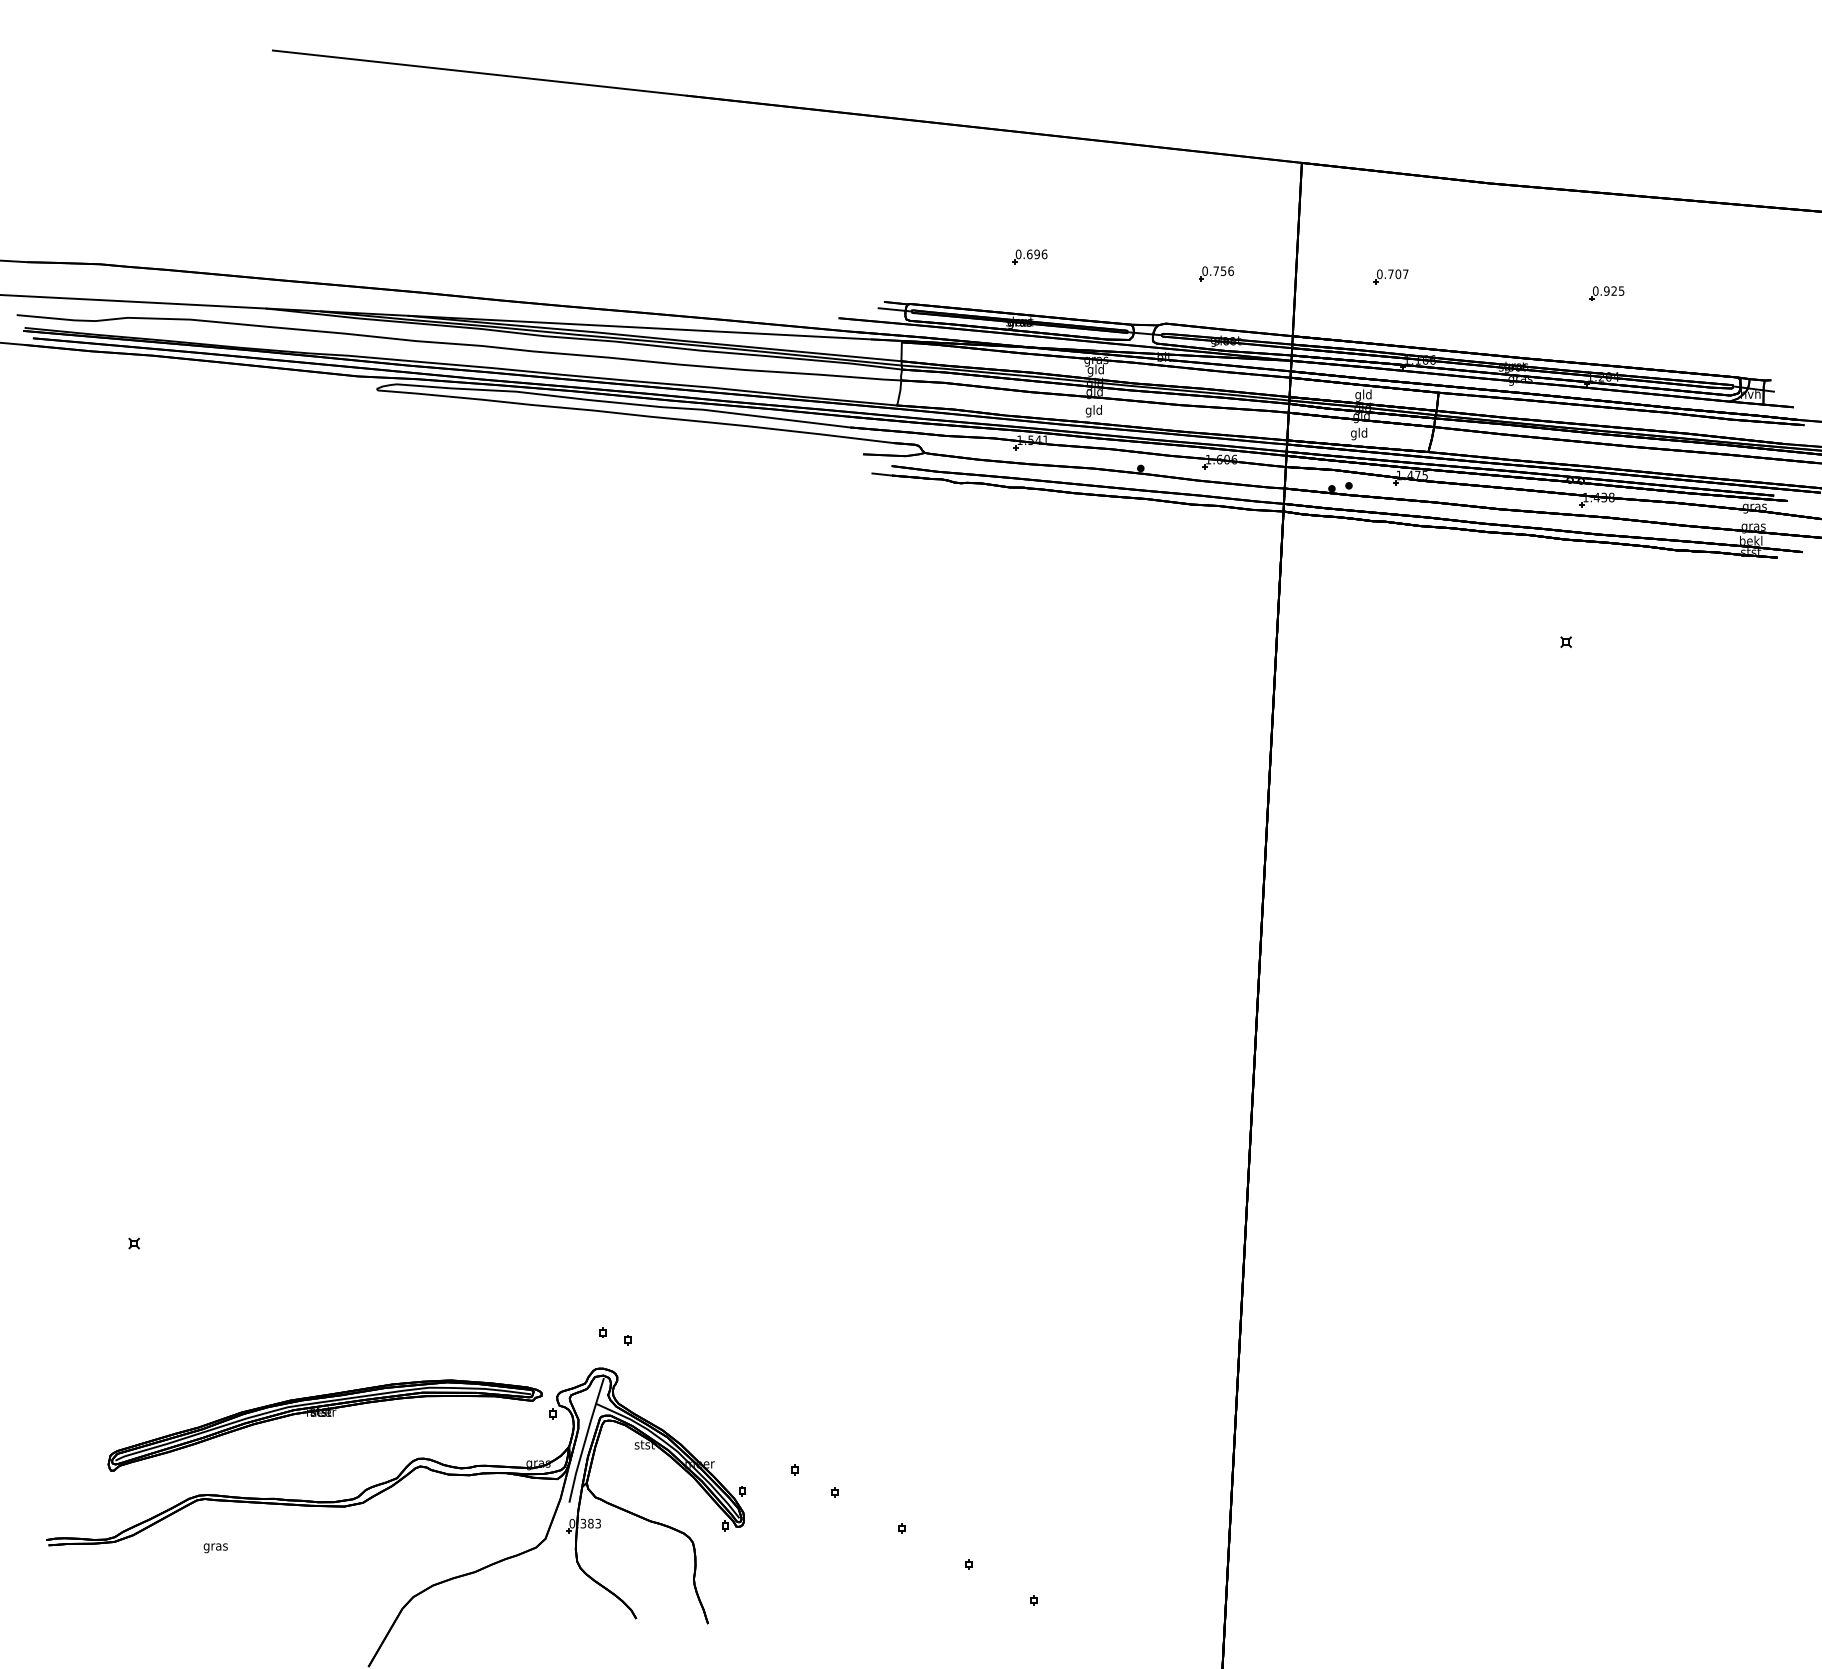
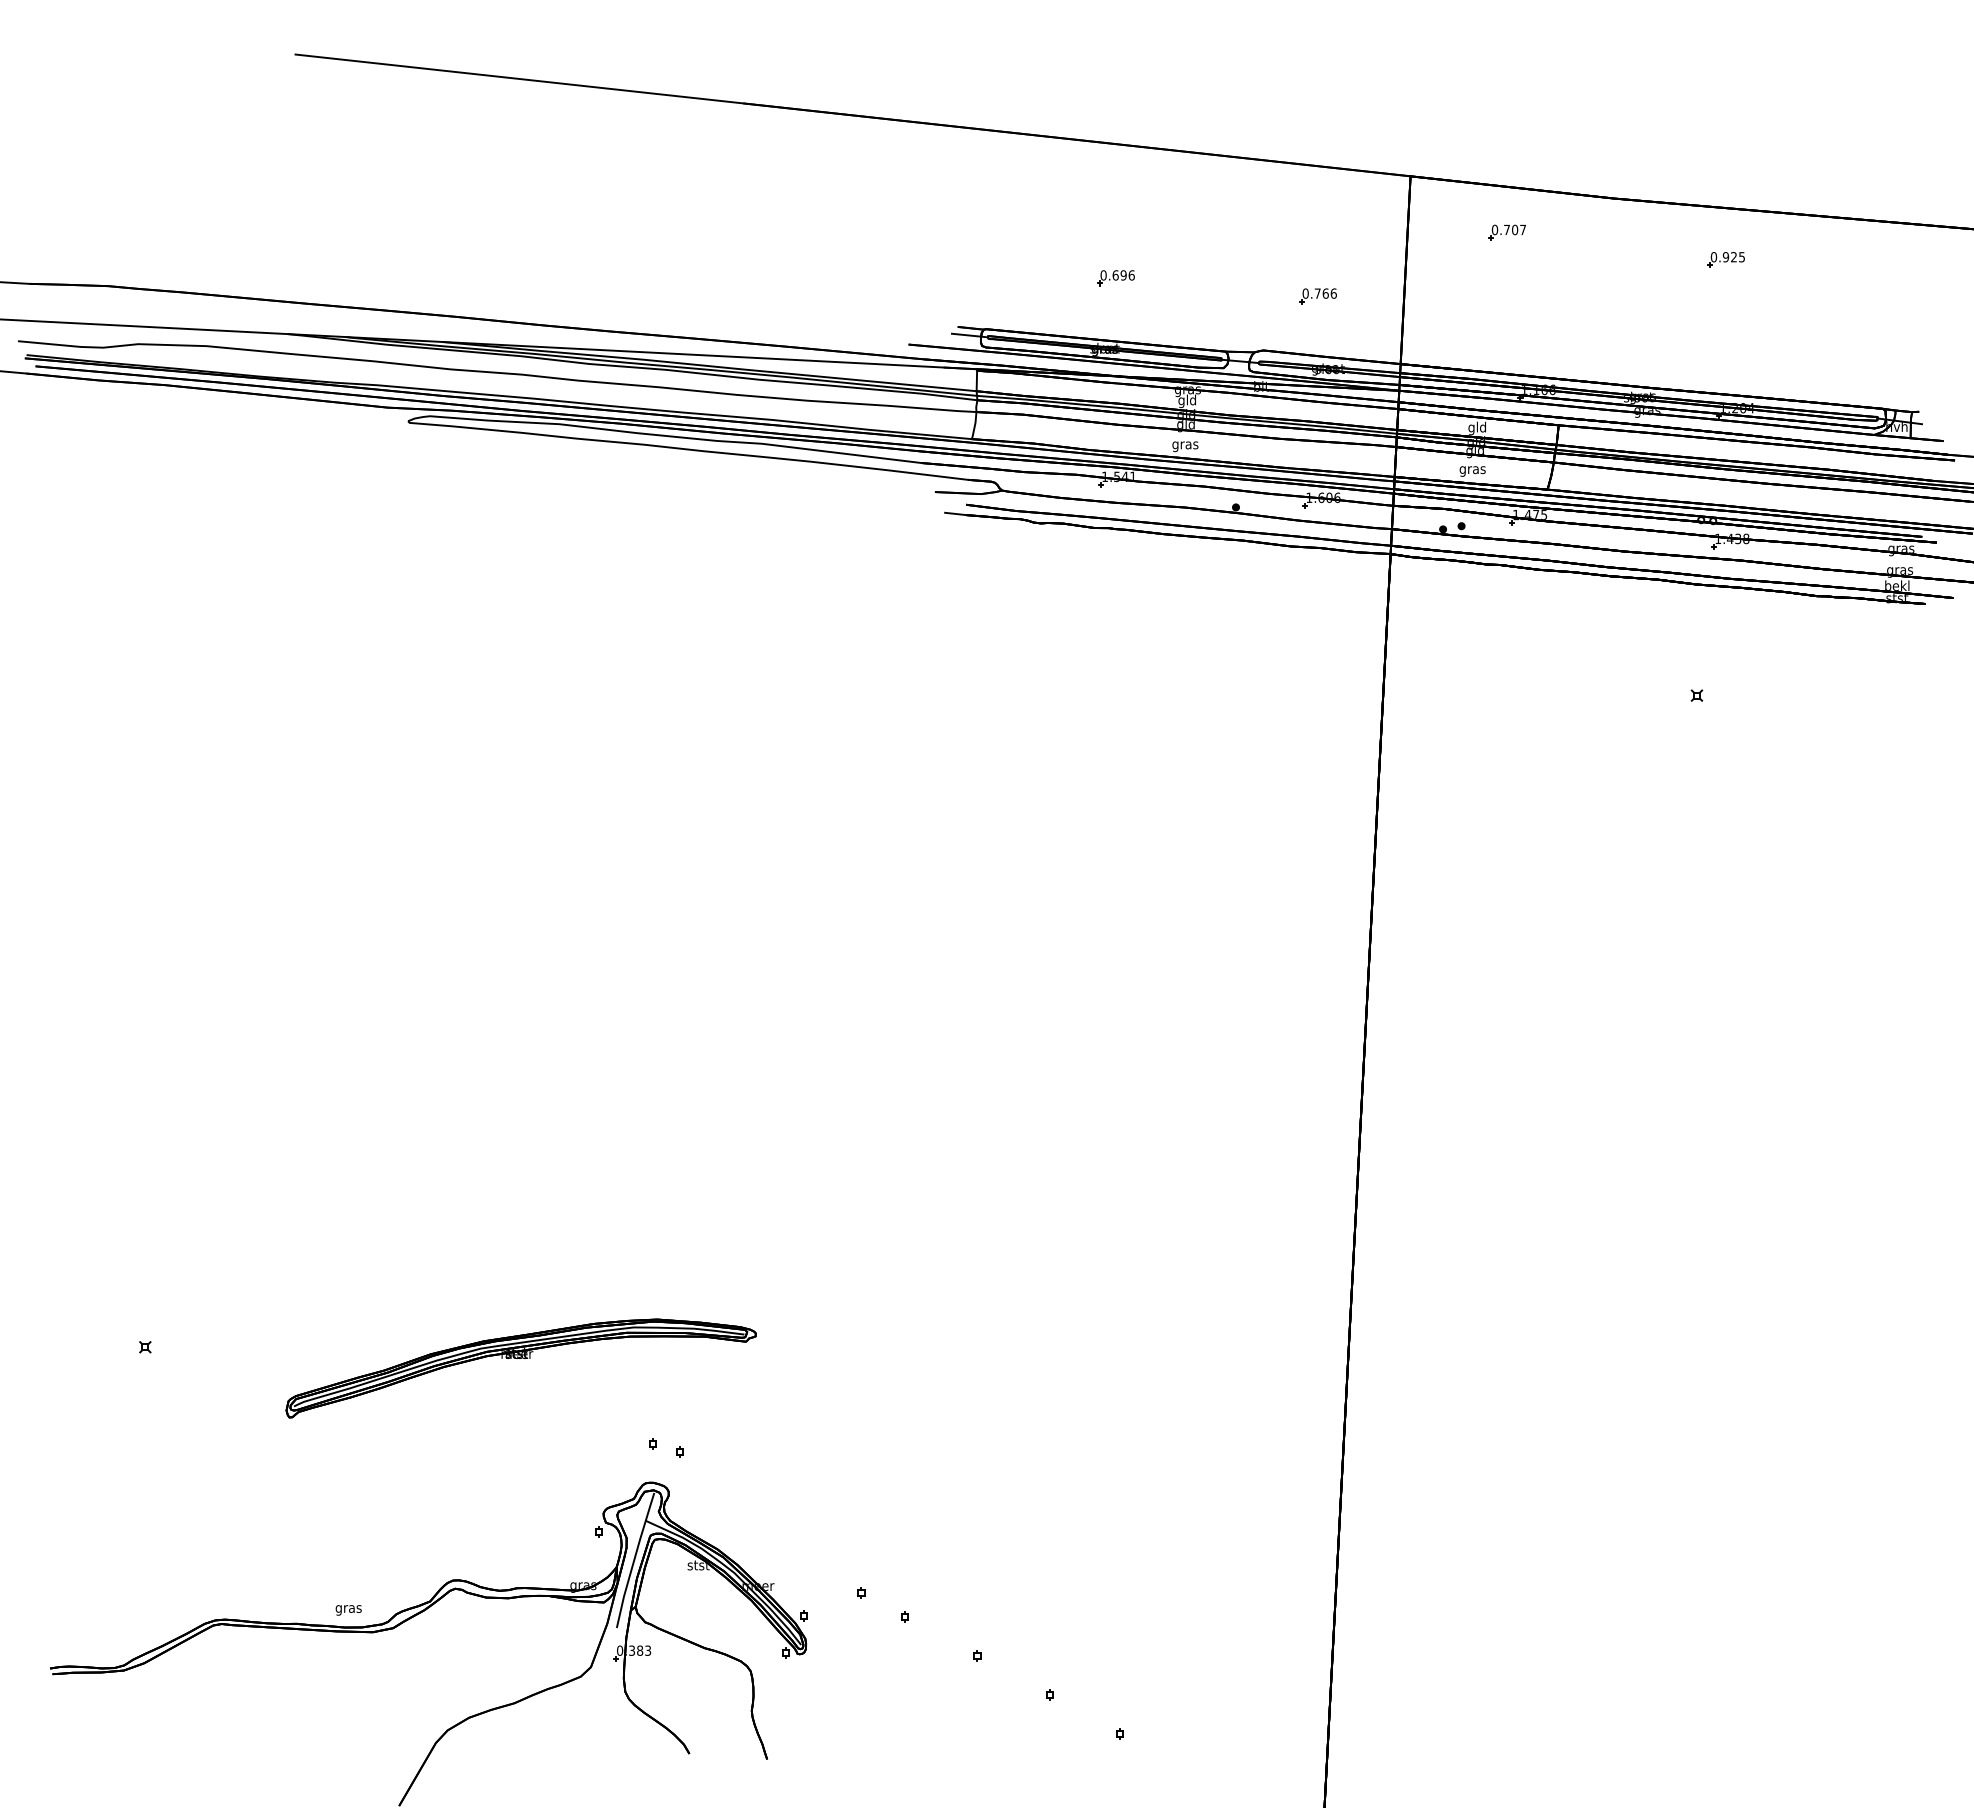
text: (1223, 271) -> (1325, 293), 0.756 -> 0.766
part: (1390, 276) -> (1506, 232), moved
part: (1606, 293) -> (1725, 259), moved
text: (1094, 411) -> (1185, 445), gld -> gras
text: (1359, 433) -> (1472, 469), gld -> gras
part: (324, 1416) -> (520, 1358), moved
text: (215, 1548) -> (348, 1610), moved

